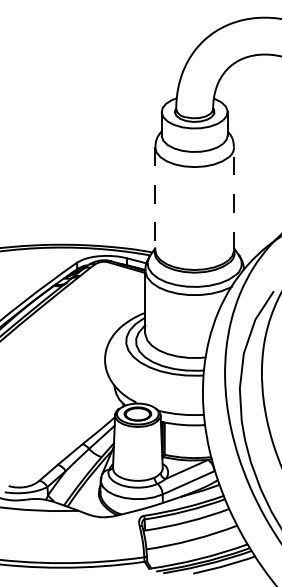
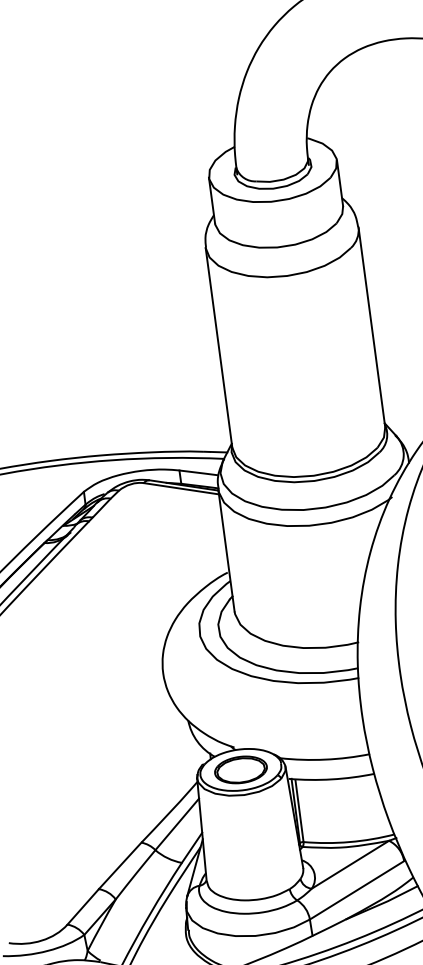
line: (234, 198) -> (372, 326), dashed -> solid
line: (155, 199) -> (219, 349), dashed -> solid

